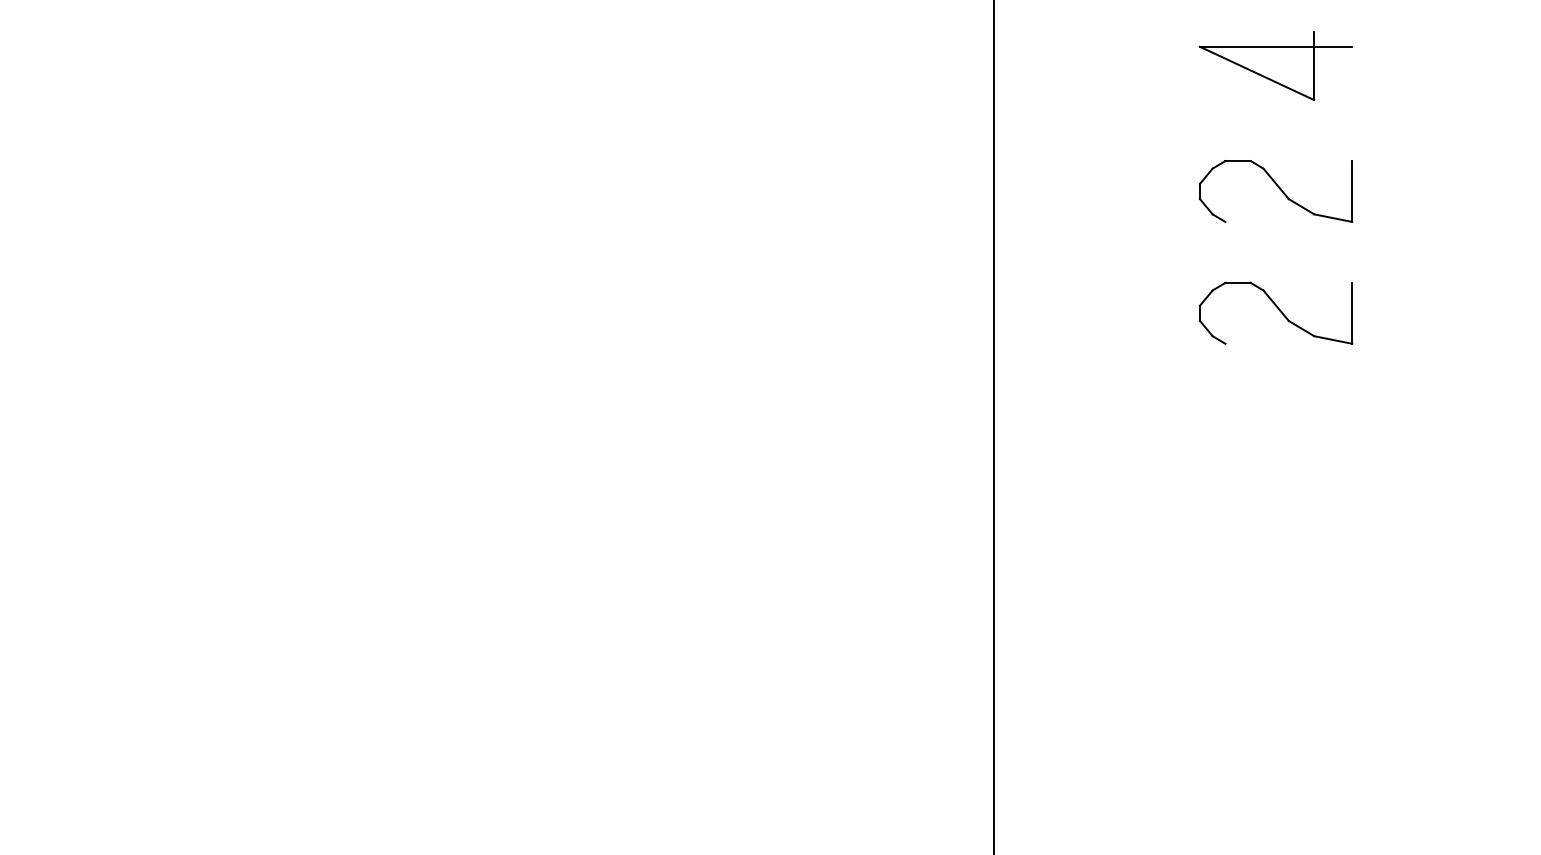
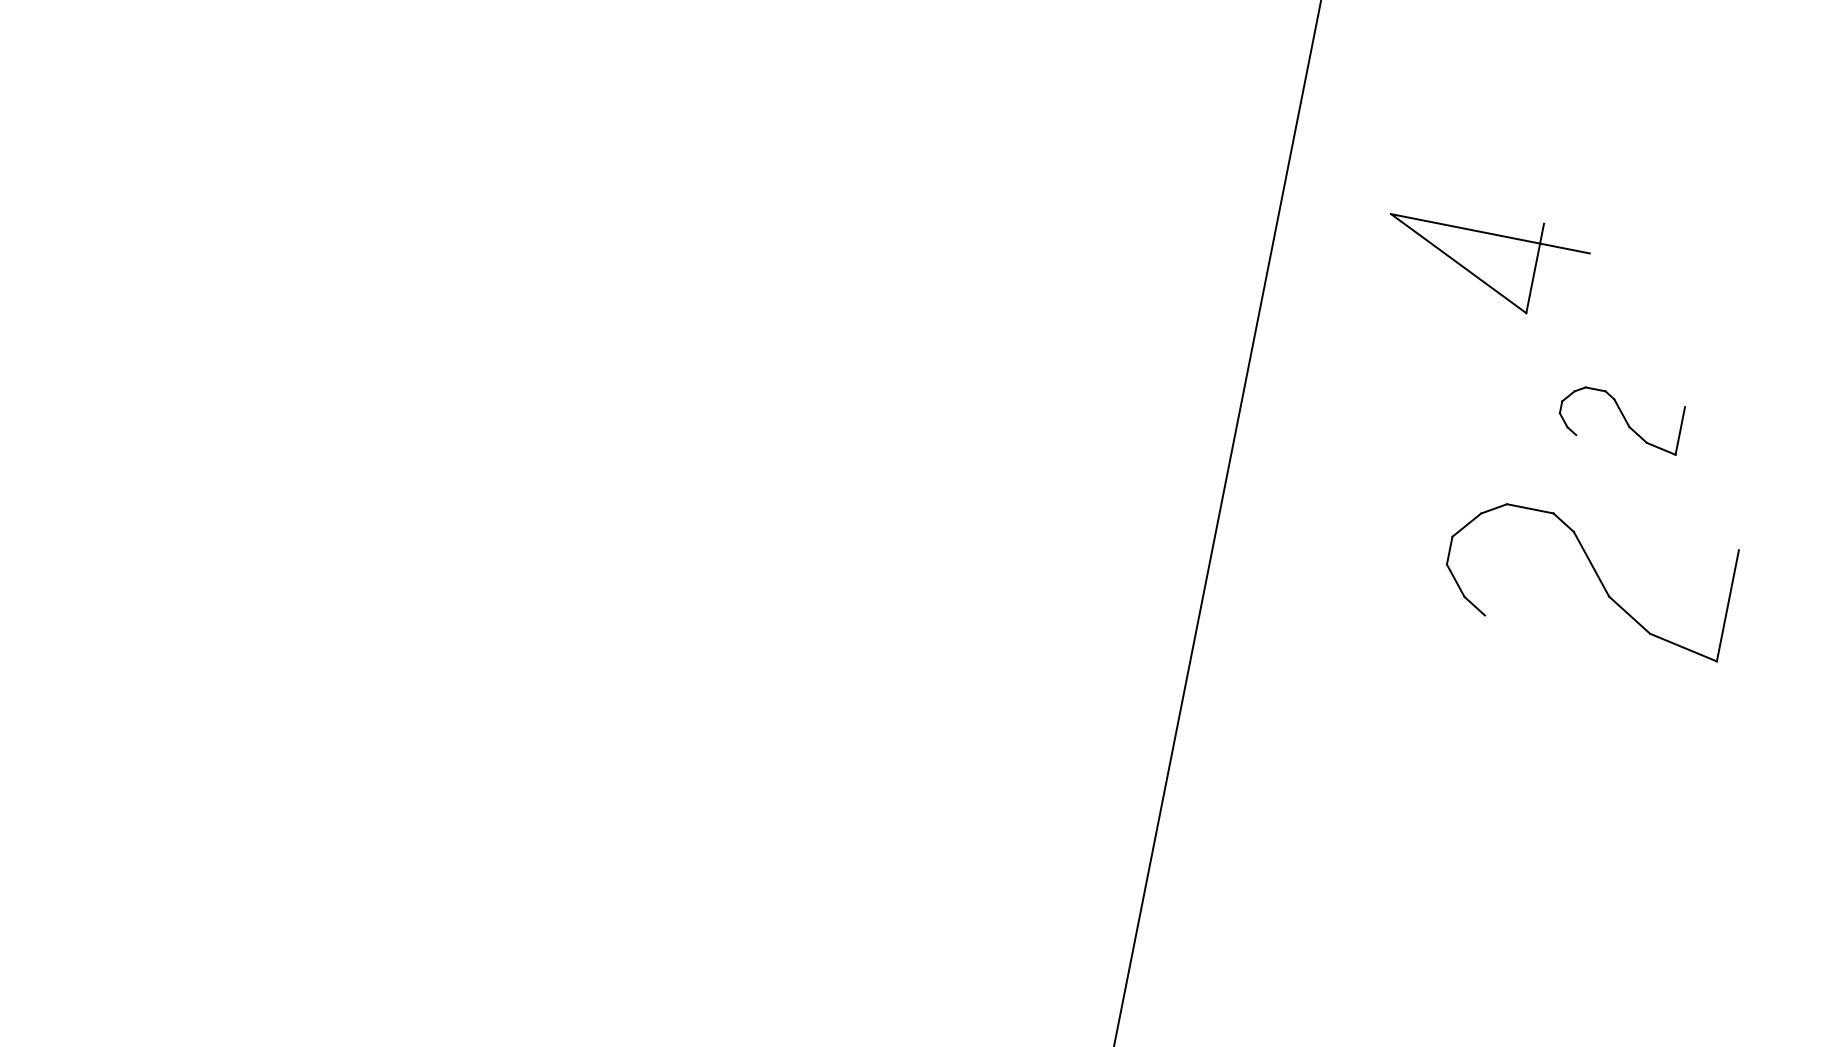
part: (1275, 66) -> (1484, 259), moved
part: (1276, 191) -> (1620, 419), size x0.6
part: (1276, 312) -> (1589, 577), size x1.4

